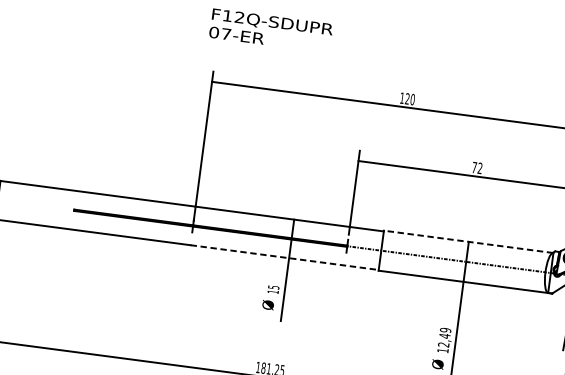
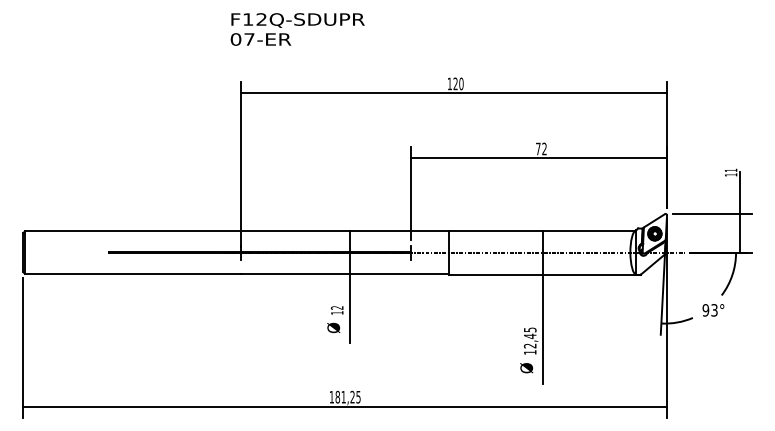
line: (468, 241) -> (542, 230), dashed -> solid
line: (285, 257) -> (345, 273), dashed -> solid
text: (274, 287) -> (337, 307), 15 -> 12
text: (445, 329) -> (530, 329), 12,49 -> 12,45

